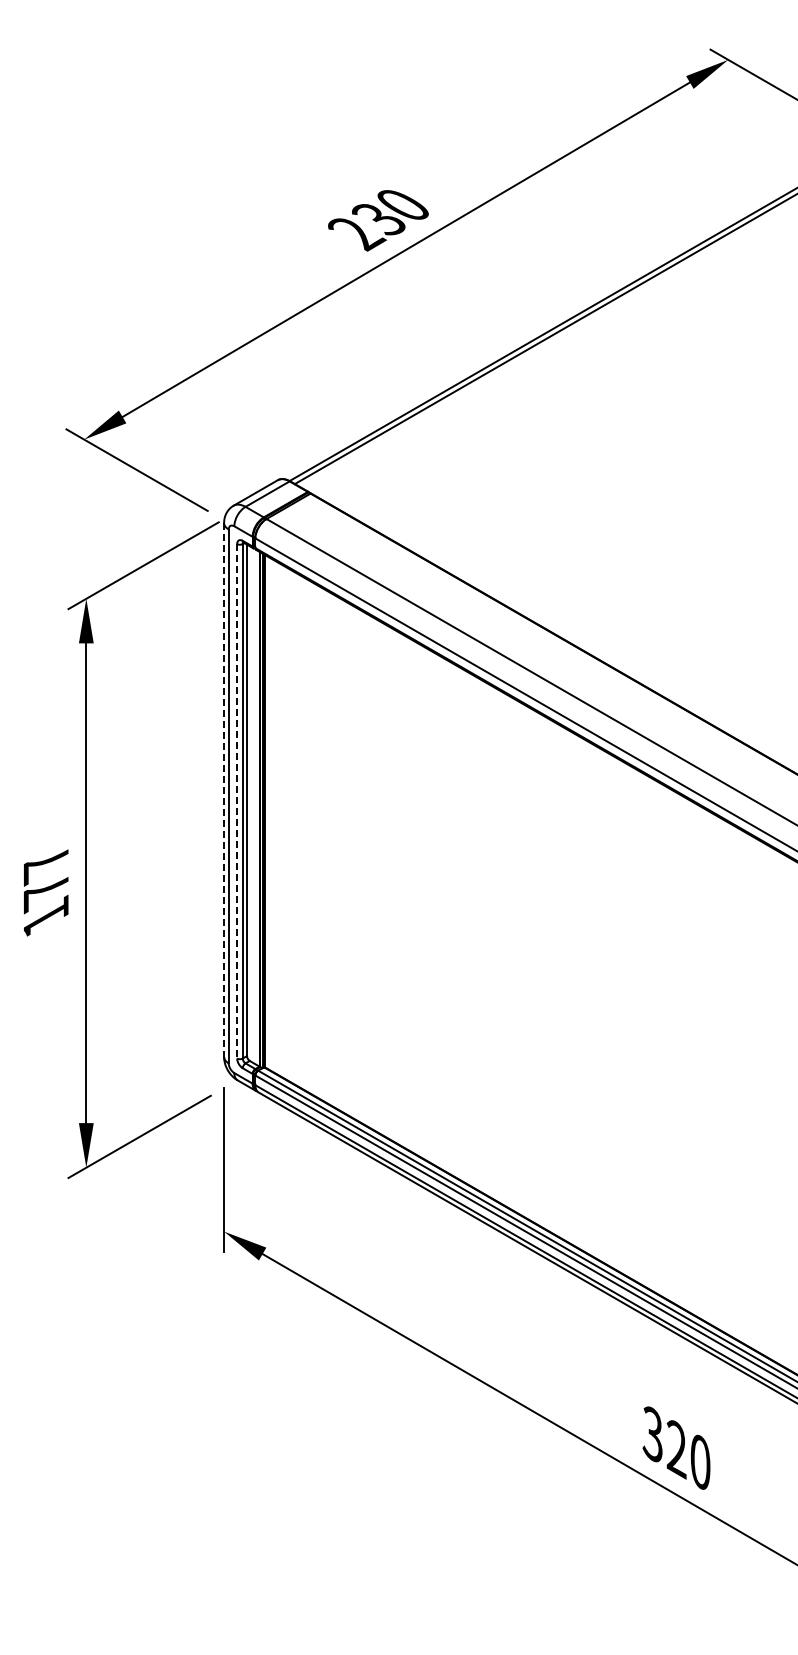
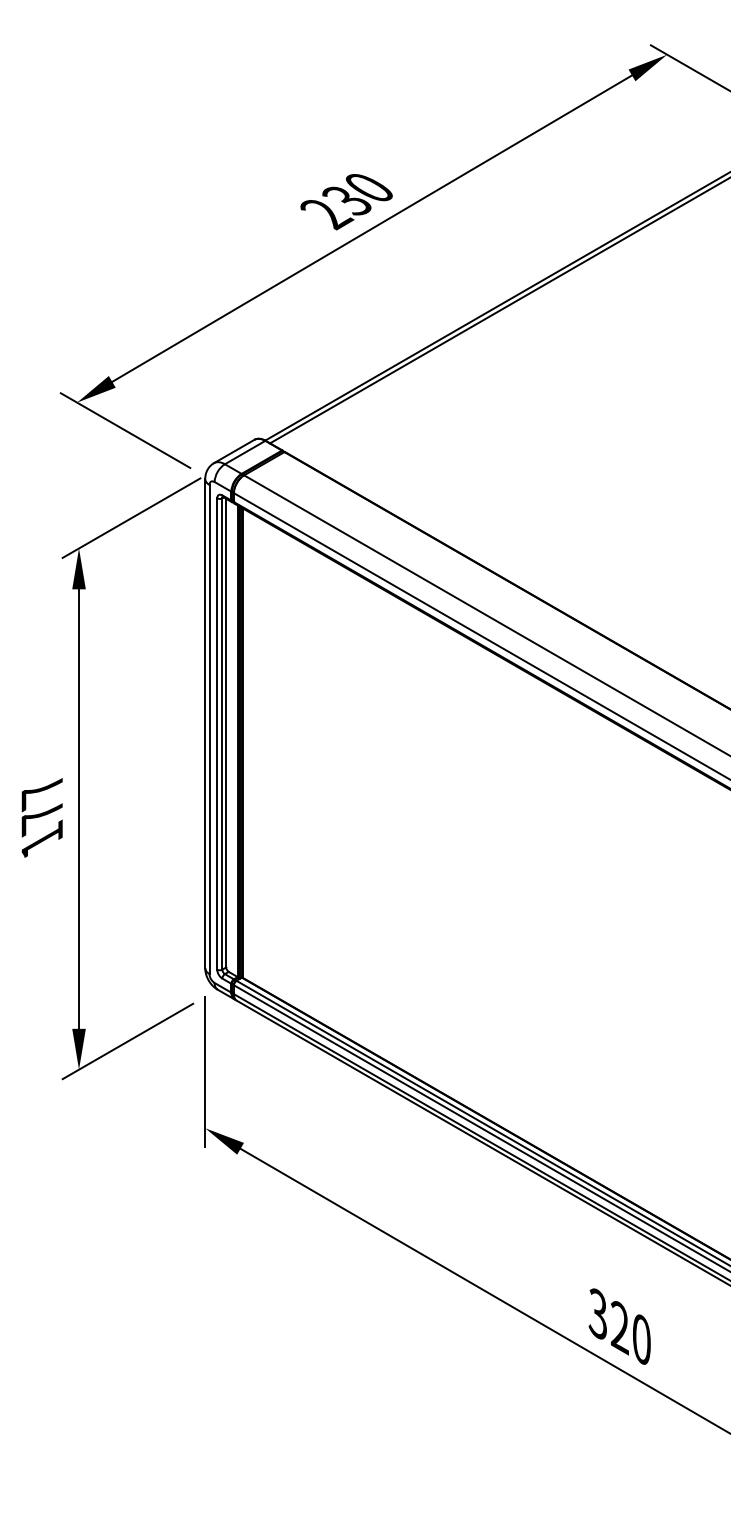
line: (224, 789) -> (205, 723), dashed -> solid
line: (237, 801) -> (217, 734), dashed -> solid

